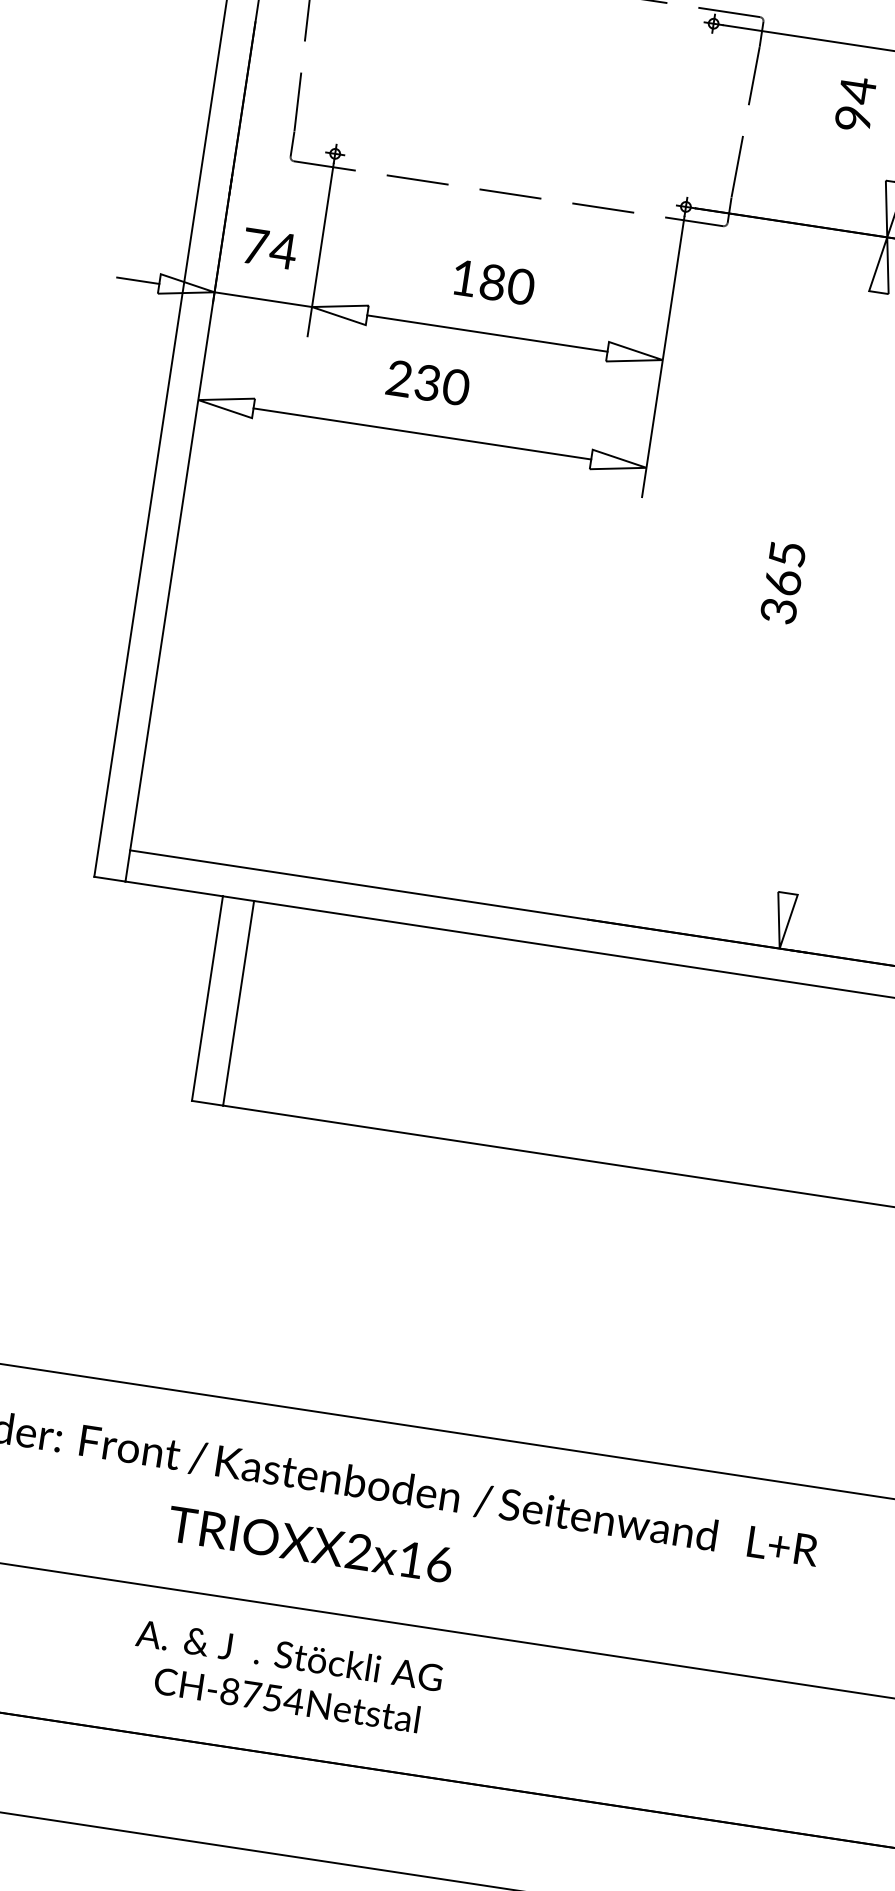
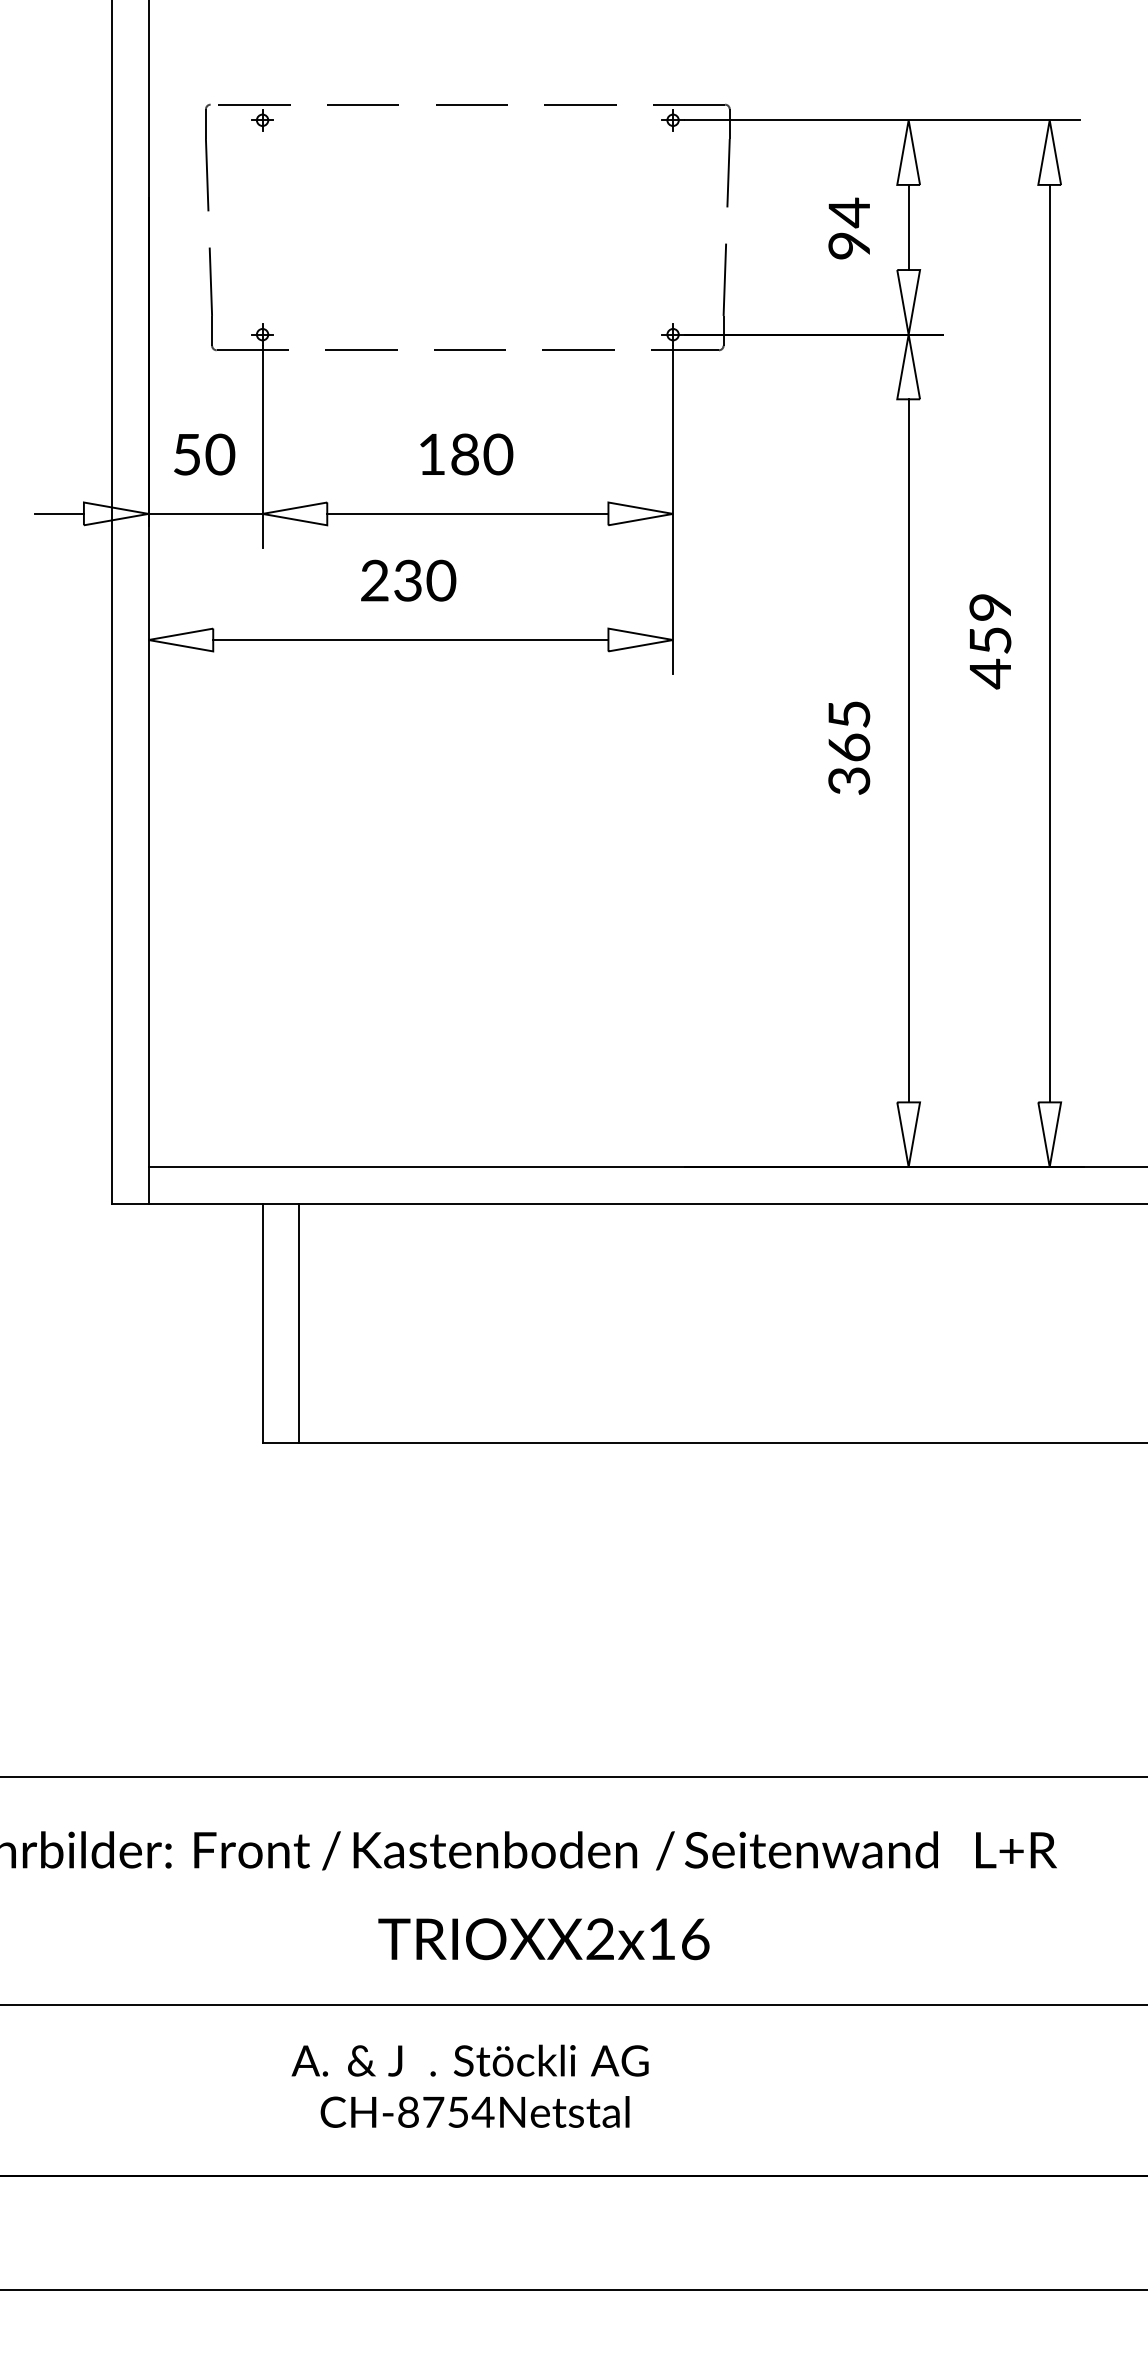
text: (854, 103) -> (848, 228), moved
text: (270, 248) -> (204, 454), 74 -> 50
line: (833, 592) -> (908, 750), added
text: (310, 1544) -> (543, 1939), moved

